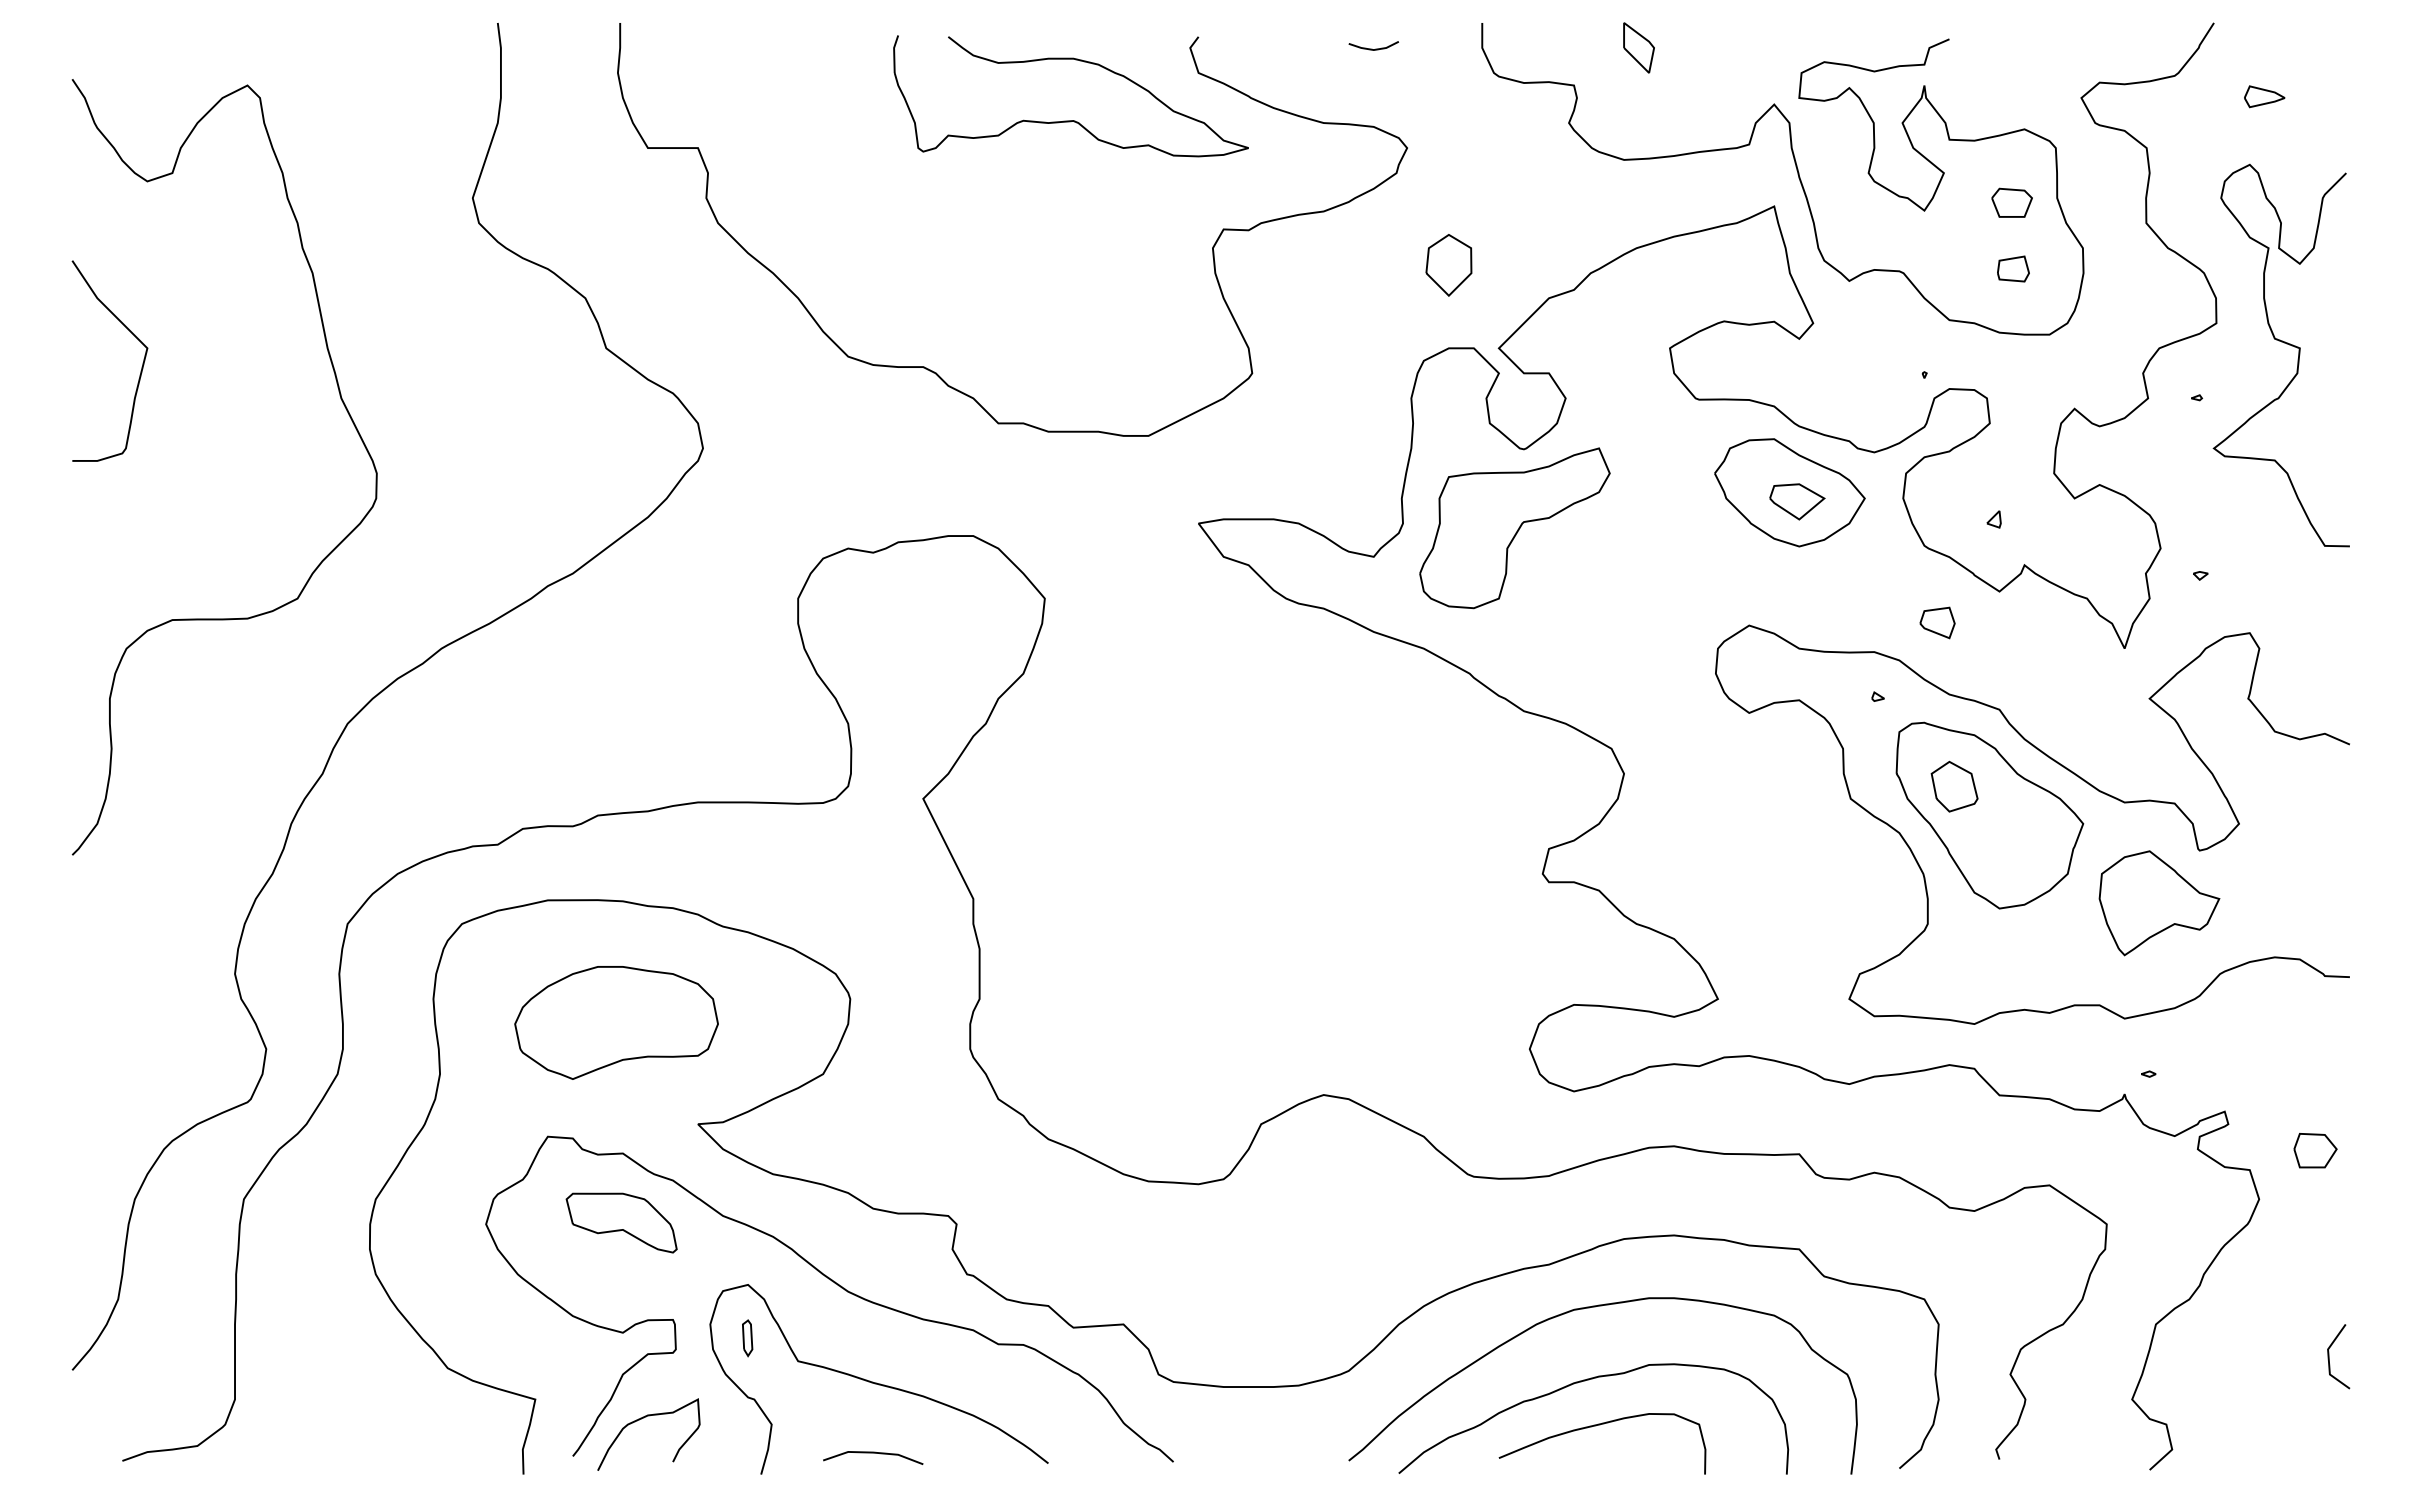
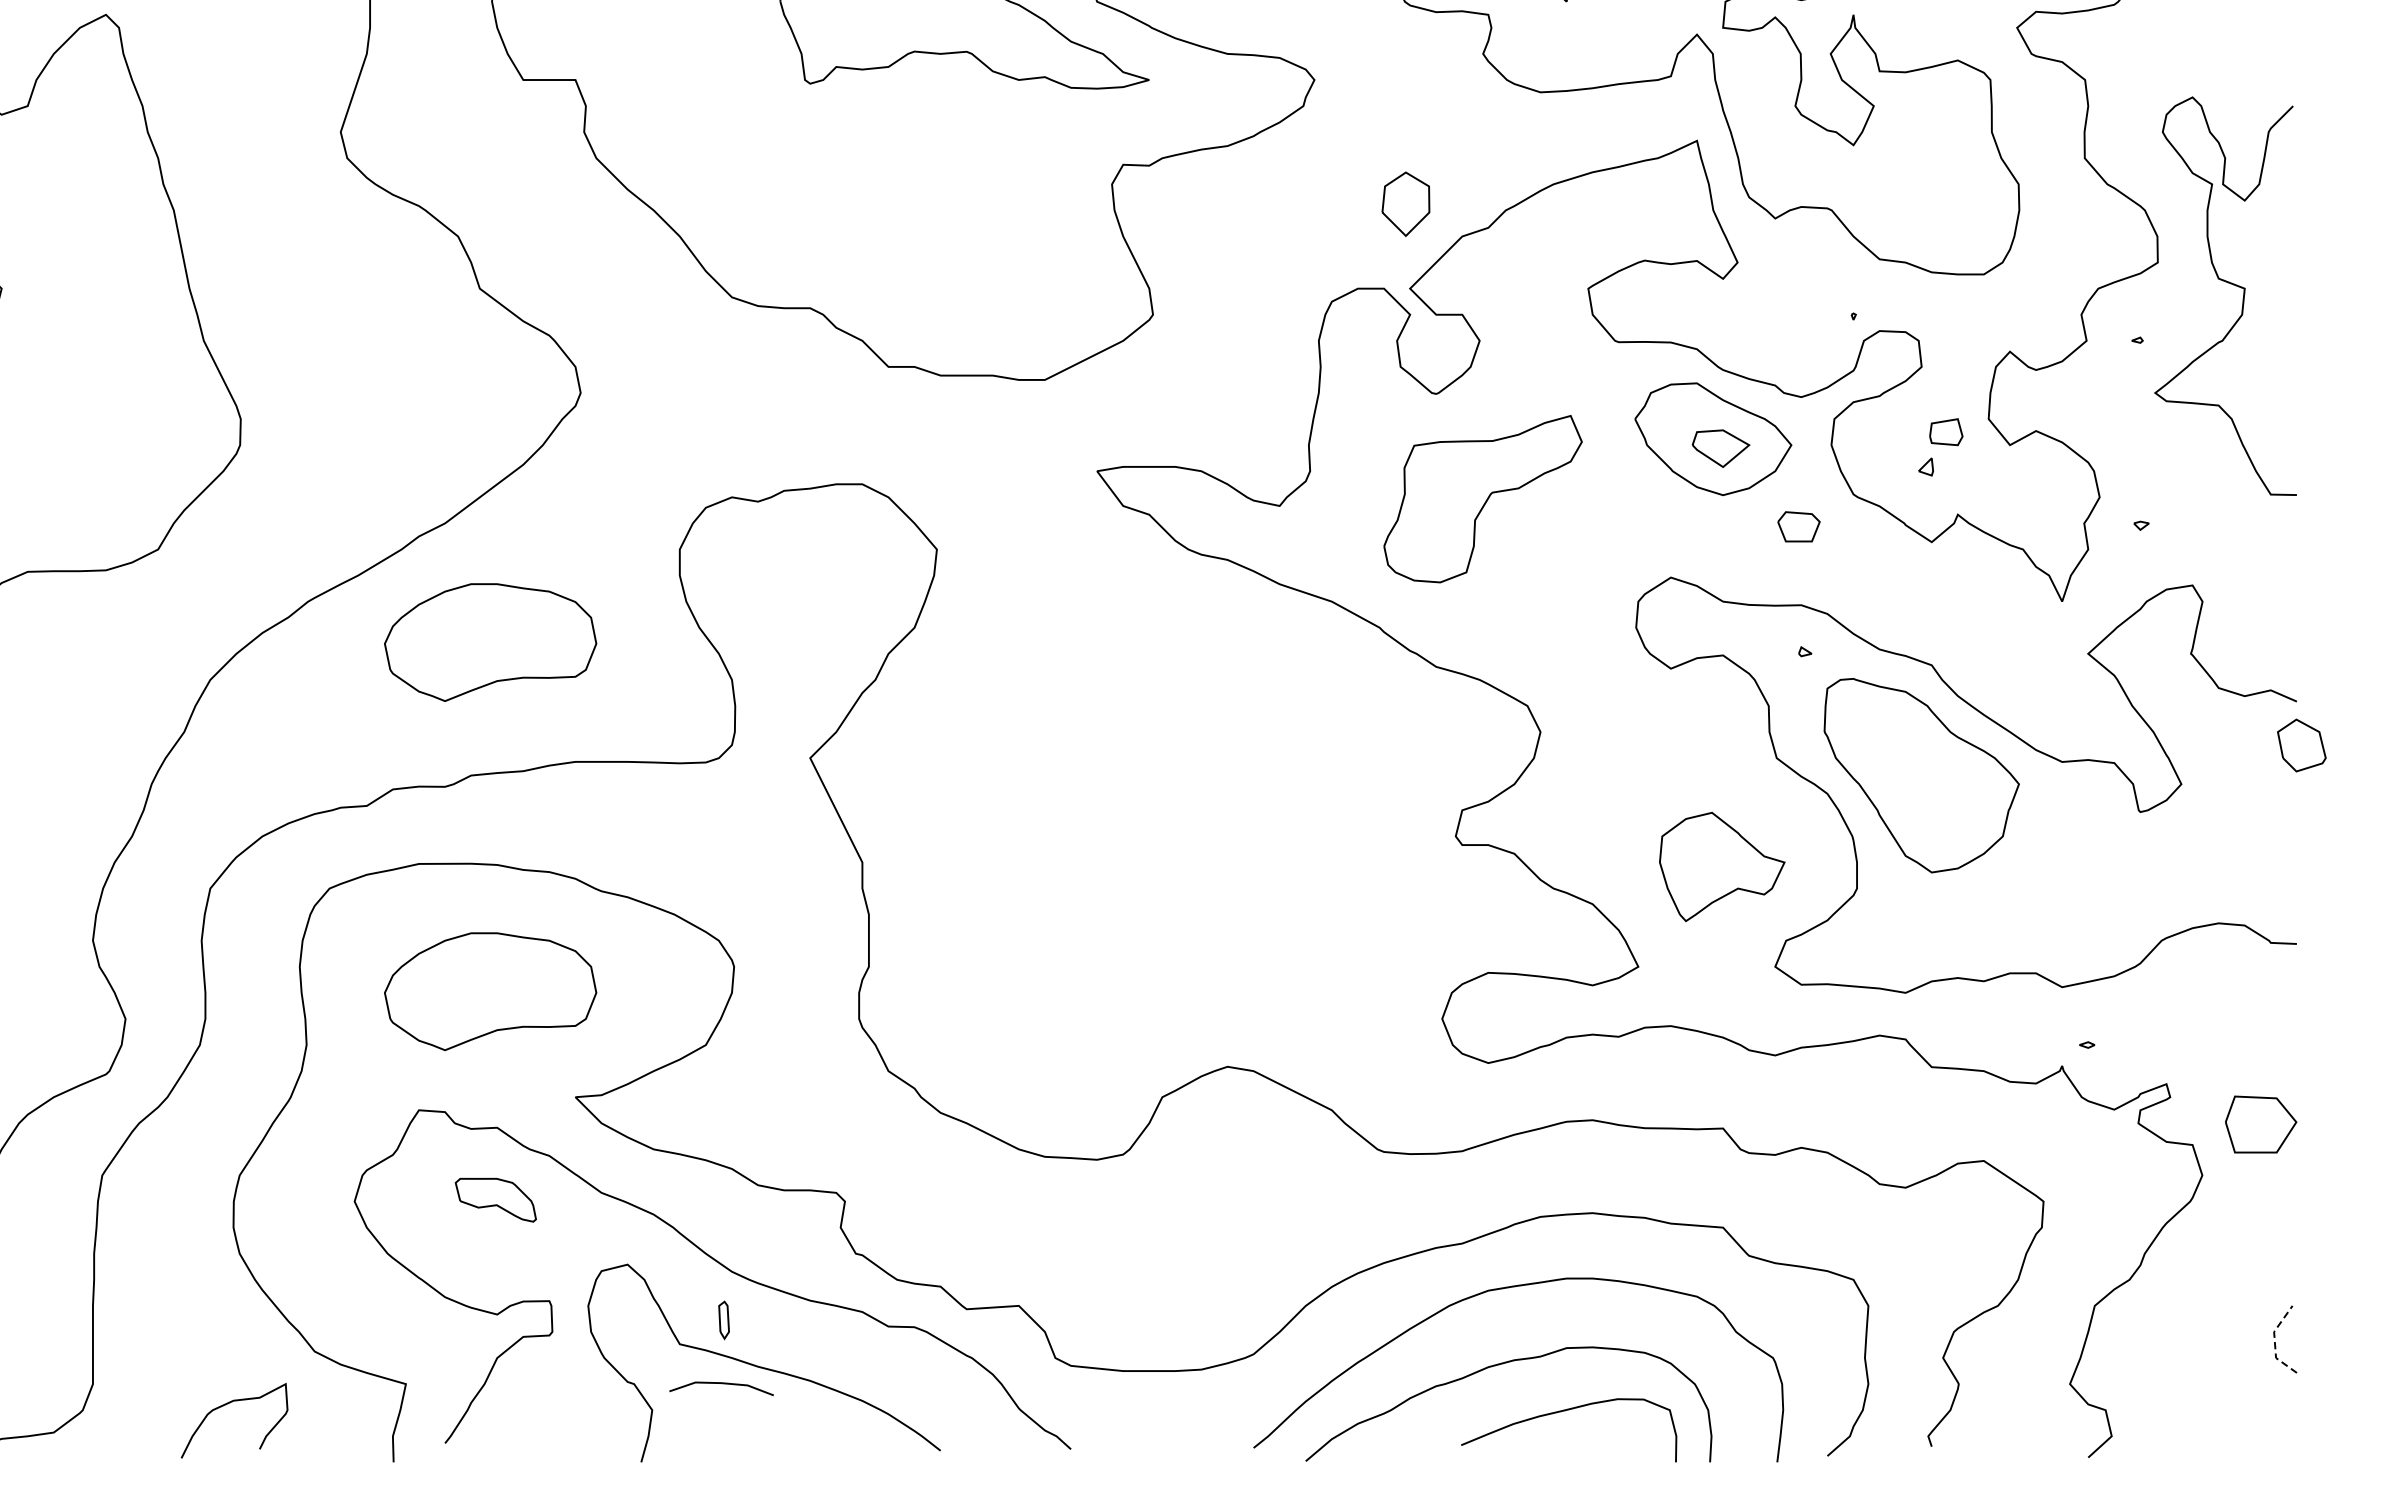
part: (2264, 96) -> (2207, 26), removed
part: (2011, 202) -> (1798, 526), moved
part: (1448, 265) -> (1405, 204), moved
part: (2013, 268) -> (1946, 431), moved
part: (1514, 528) -> (1482, 499), moved
part: (1937, 622) -> (1867, 574), removed
part: (616, 687) -> (490, 642), added
part: (1954, 786) -> (2301, 745), moved
part: (2159, 903) -> (1722, 867), moved
part: (2315, 1150) -> (2261, 1124), size x1.6
part: (621, 1222) -> (495, 1199), size x0.7
part: (747, 1338) -> (723, 1320), moved
line: (2328, 1359) -> (2274, 1342), solid -> dashed
curve: (641, 1419) -> (226, 1404), moved
curve: (1596, 1426) -> (1562, 1412), moved
line: (873, 1453) -> (721, 1384), moved

